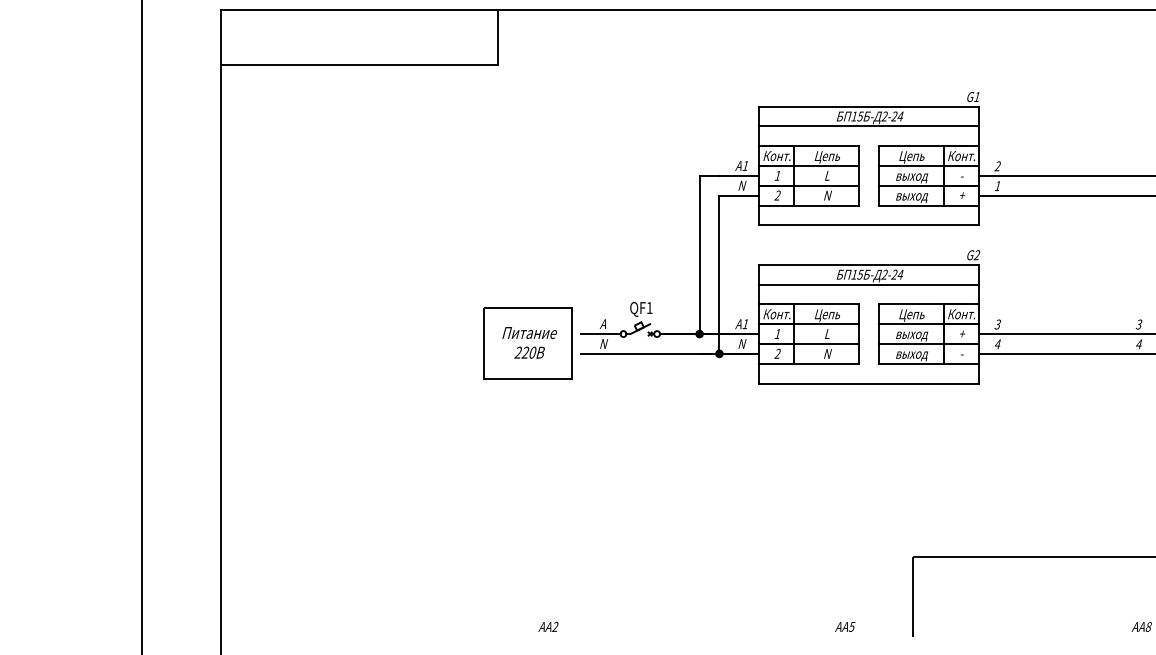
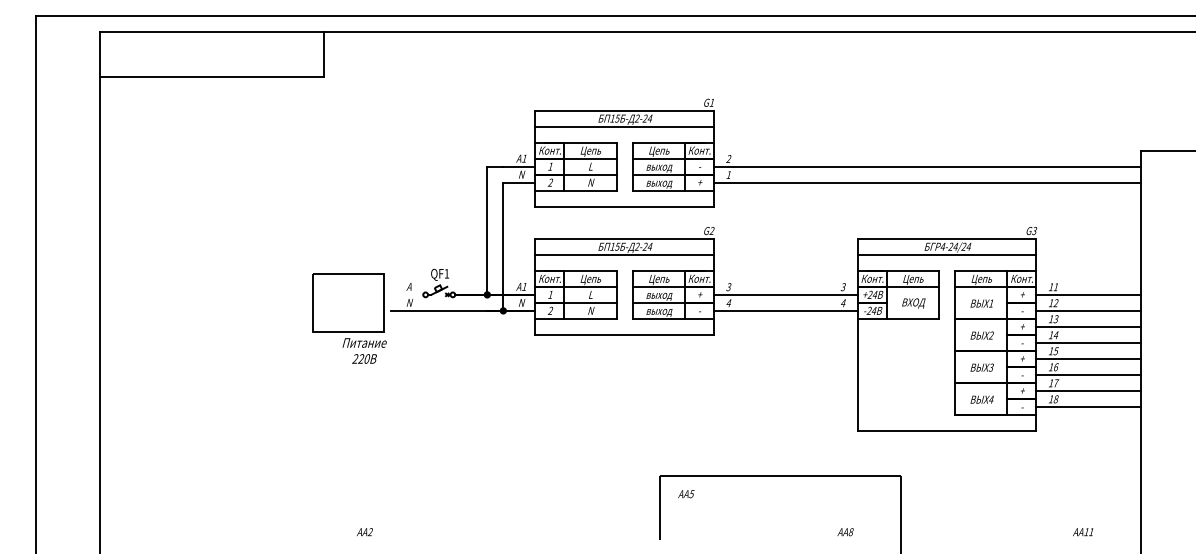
line: (601, 333) -> (407, 294), removed
text: (529, 342) -> (364, 350), moved
text: (845, 627) -> (686, 494), moved

